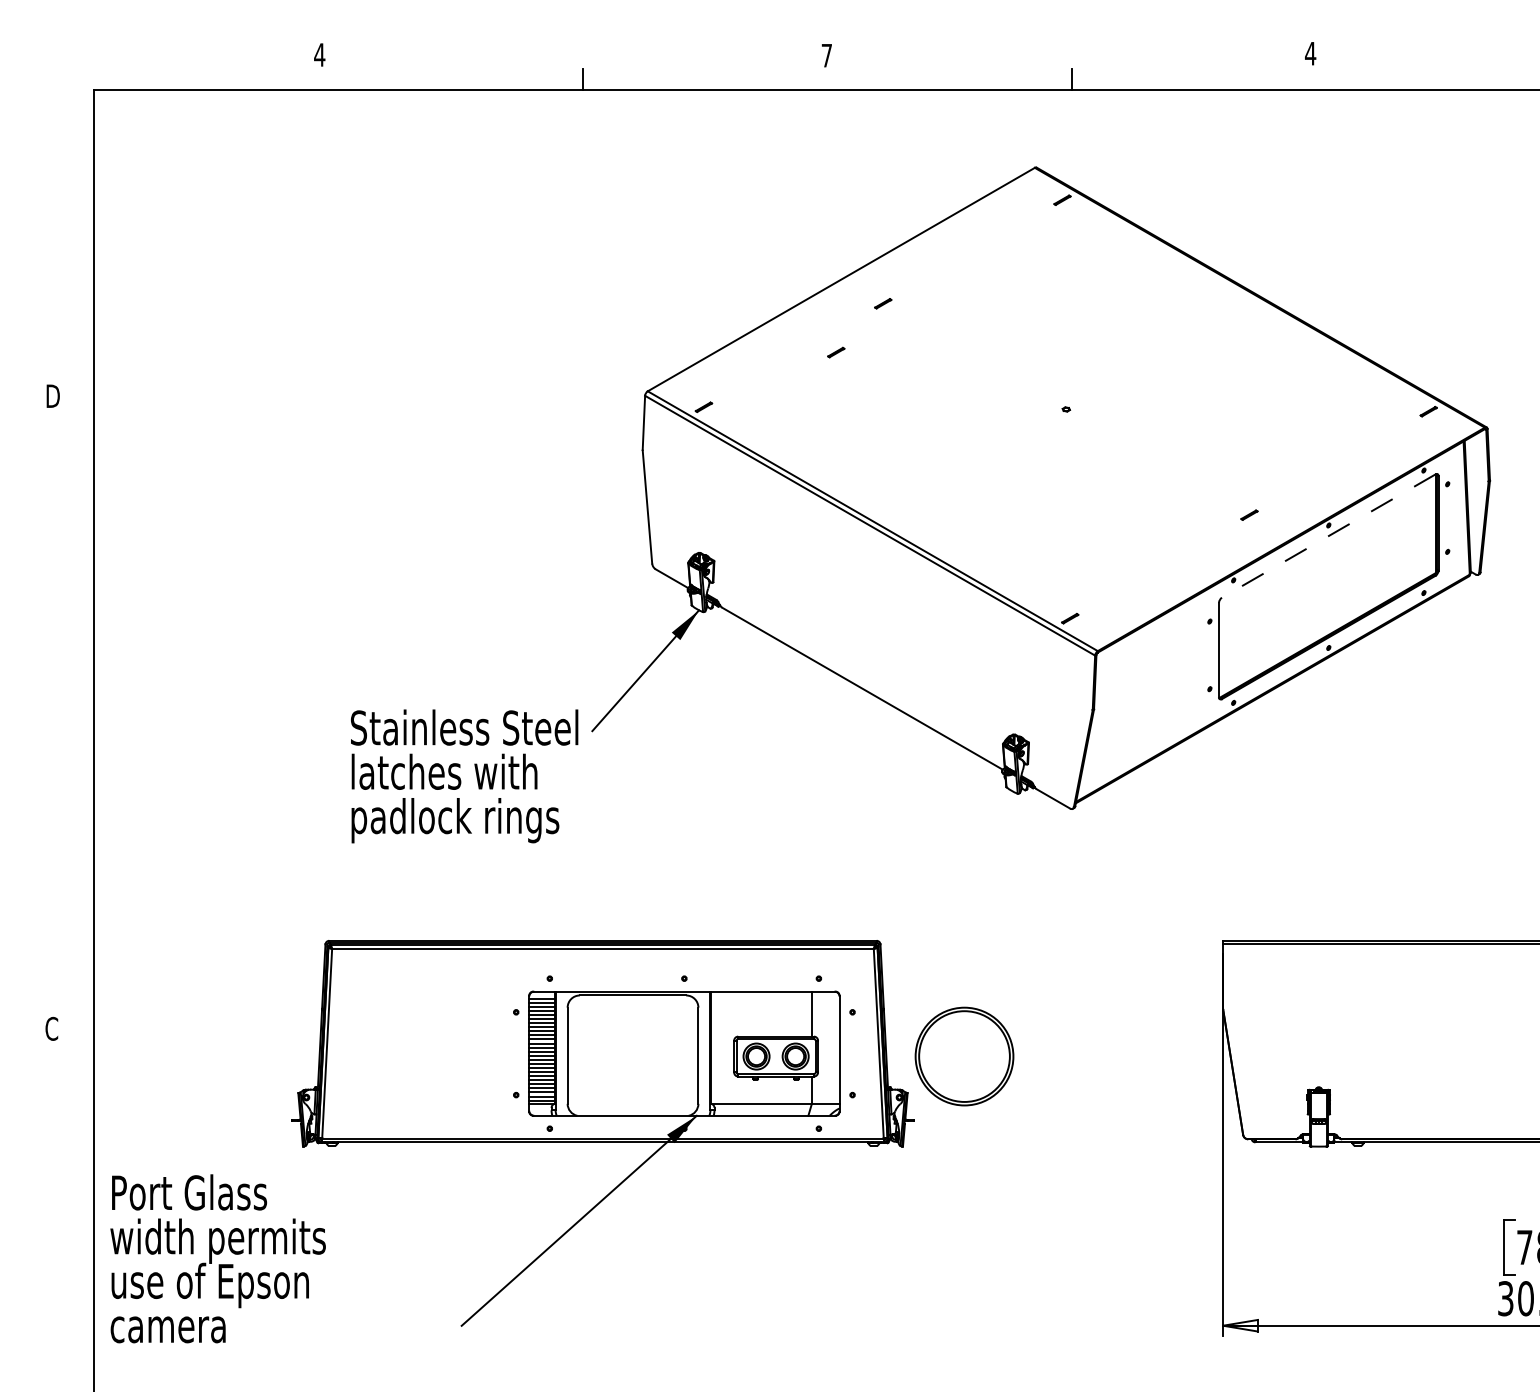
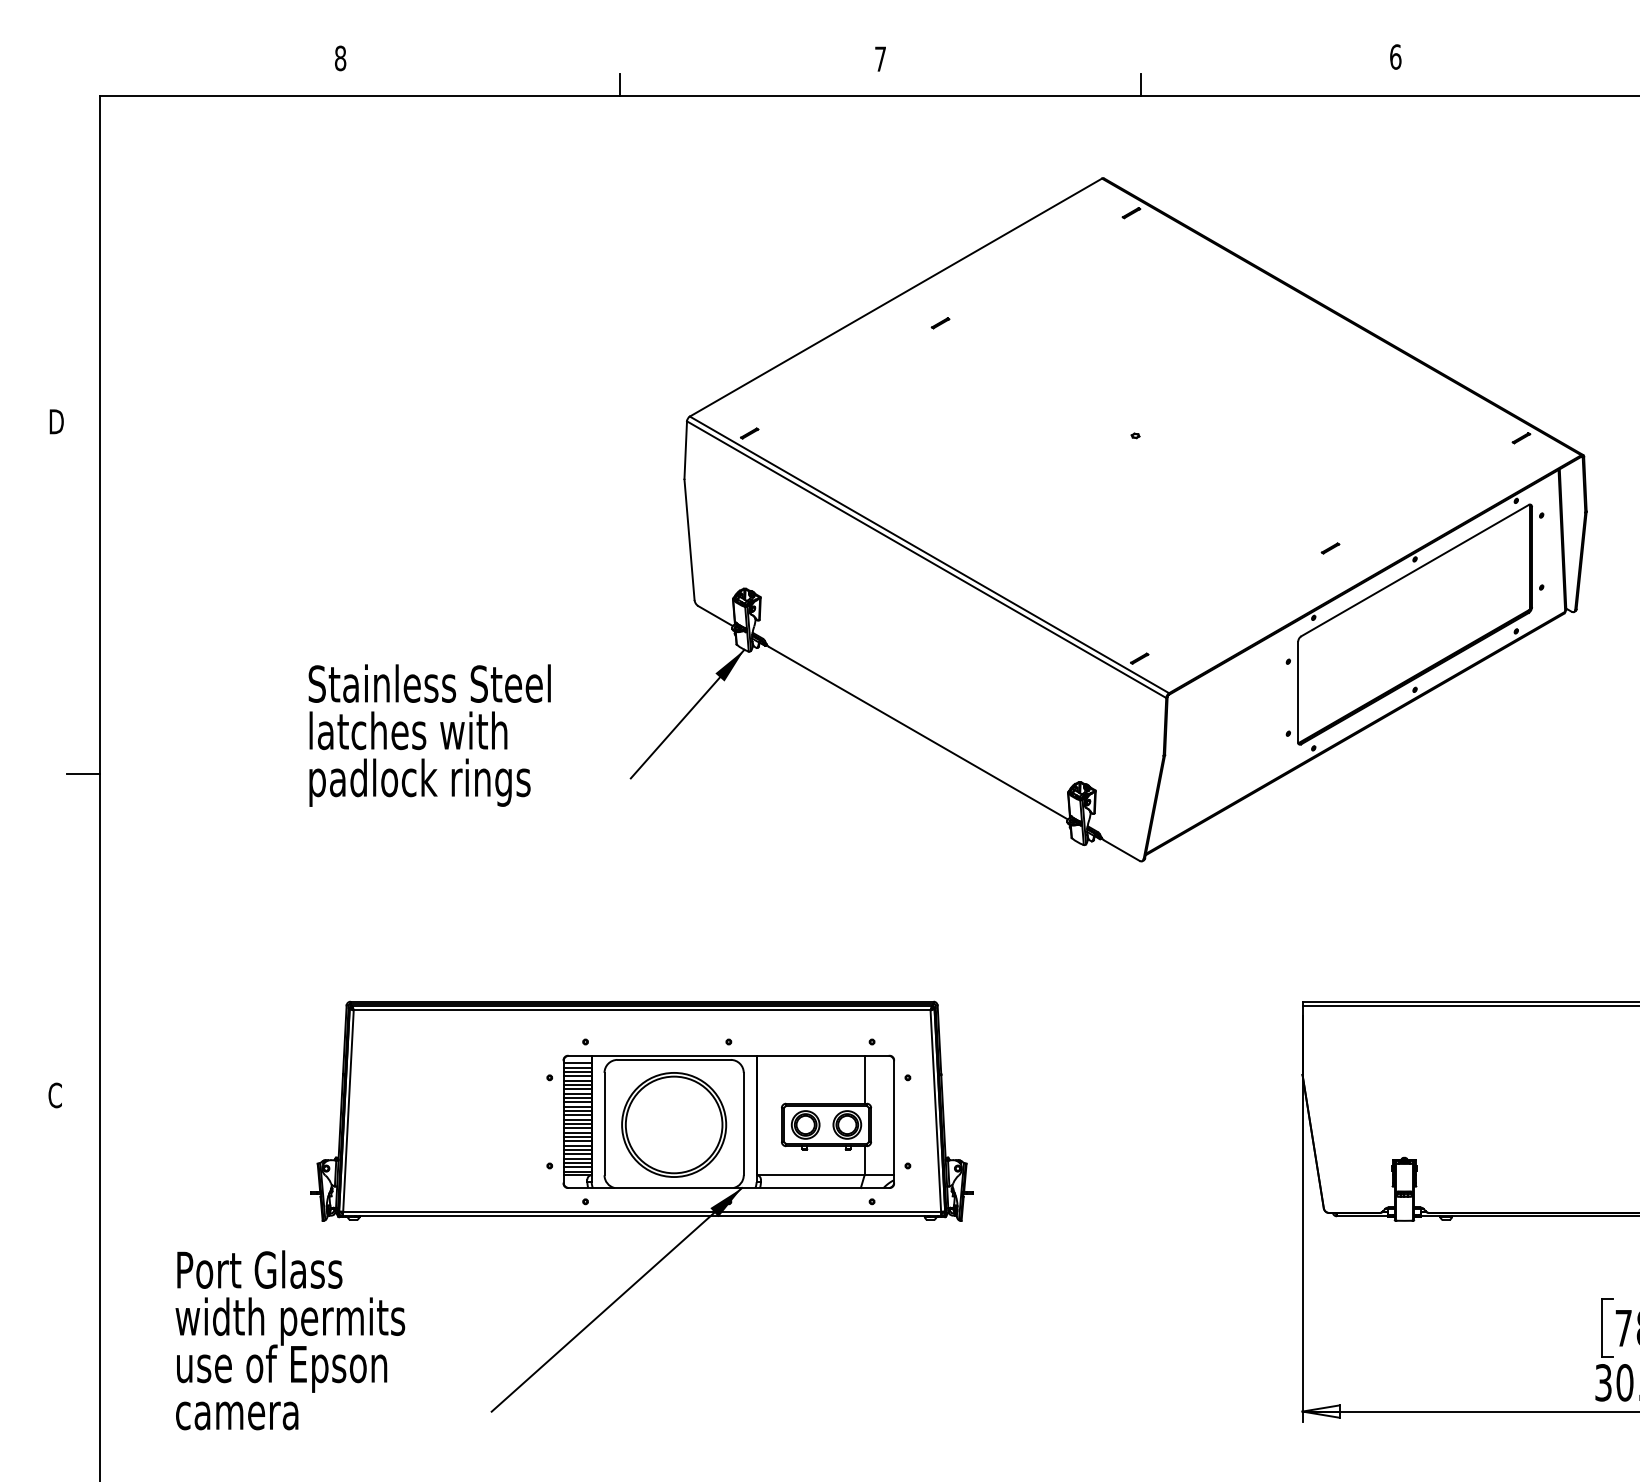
text: (1310, 53) -> (1395, 56), 4 -> 6
text: (319, 55) -> (340, 58), 4 -> 8
line: (836, 352) -> (890, 375), removed
line: (1328, 535) -> (1414, 570), dashed -> solid
line: (77, 726) -> (82, 773), added
text: (464, 776) -> (429, 735), moved
part: (964, 1056) -> (674, 1124), moved
text: (218, 1258) -> (290, 1340), moved

